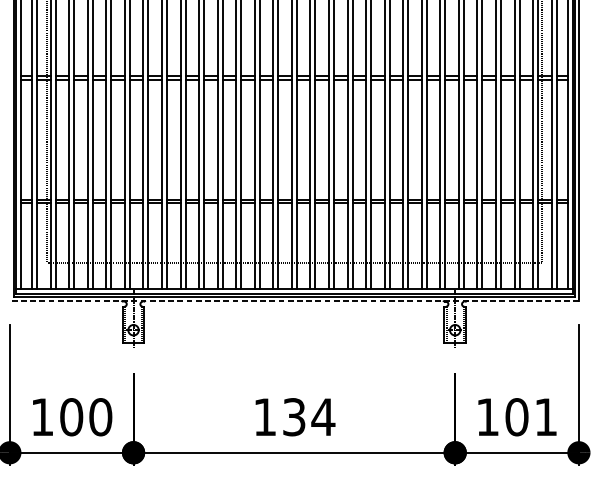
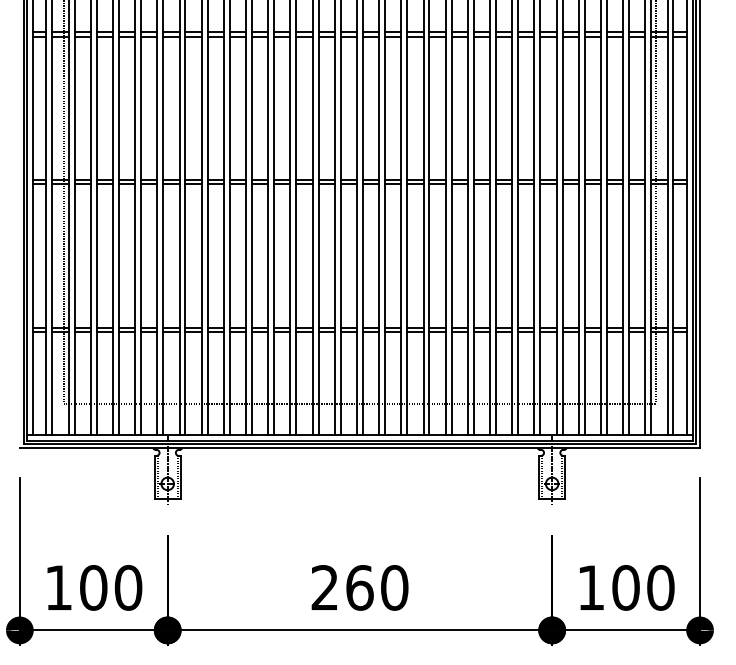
line: (294, 300) -> (359, 448), dashed -> solid
text: (294, 416) -> (360, 587), 134 -> 260
text: (545, 416) -> (660, 587), 101 -> 100

